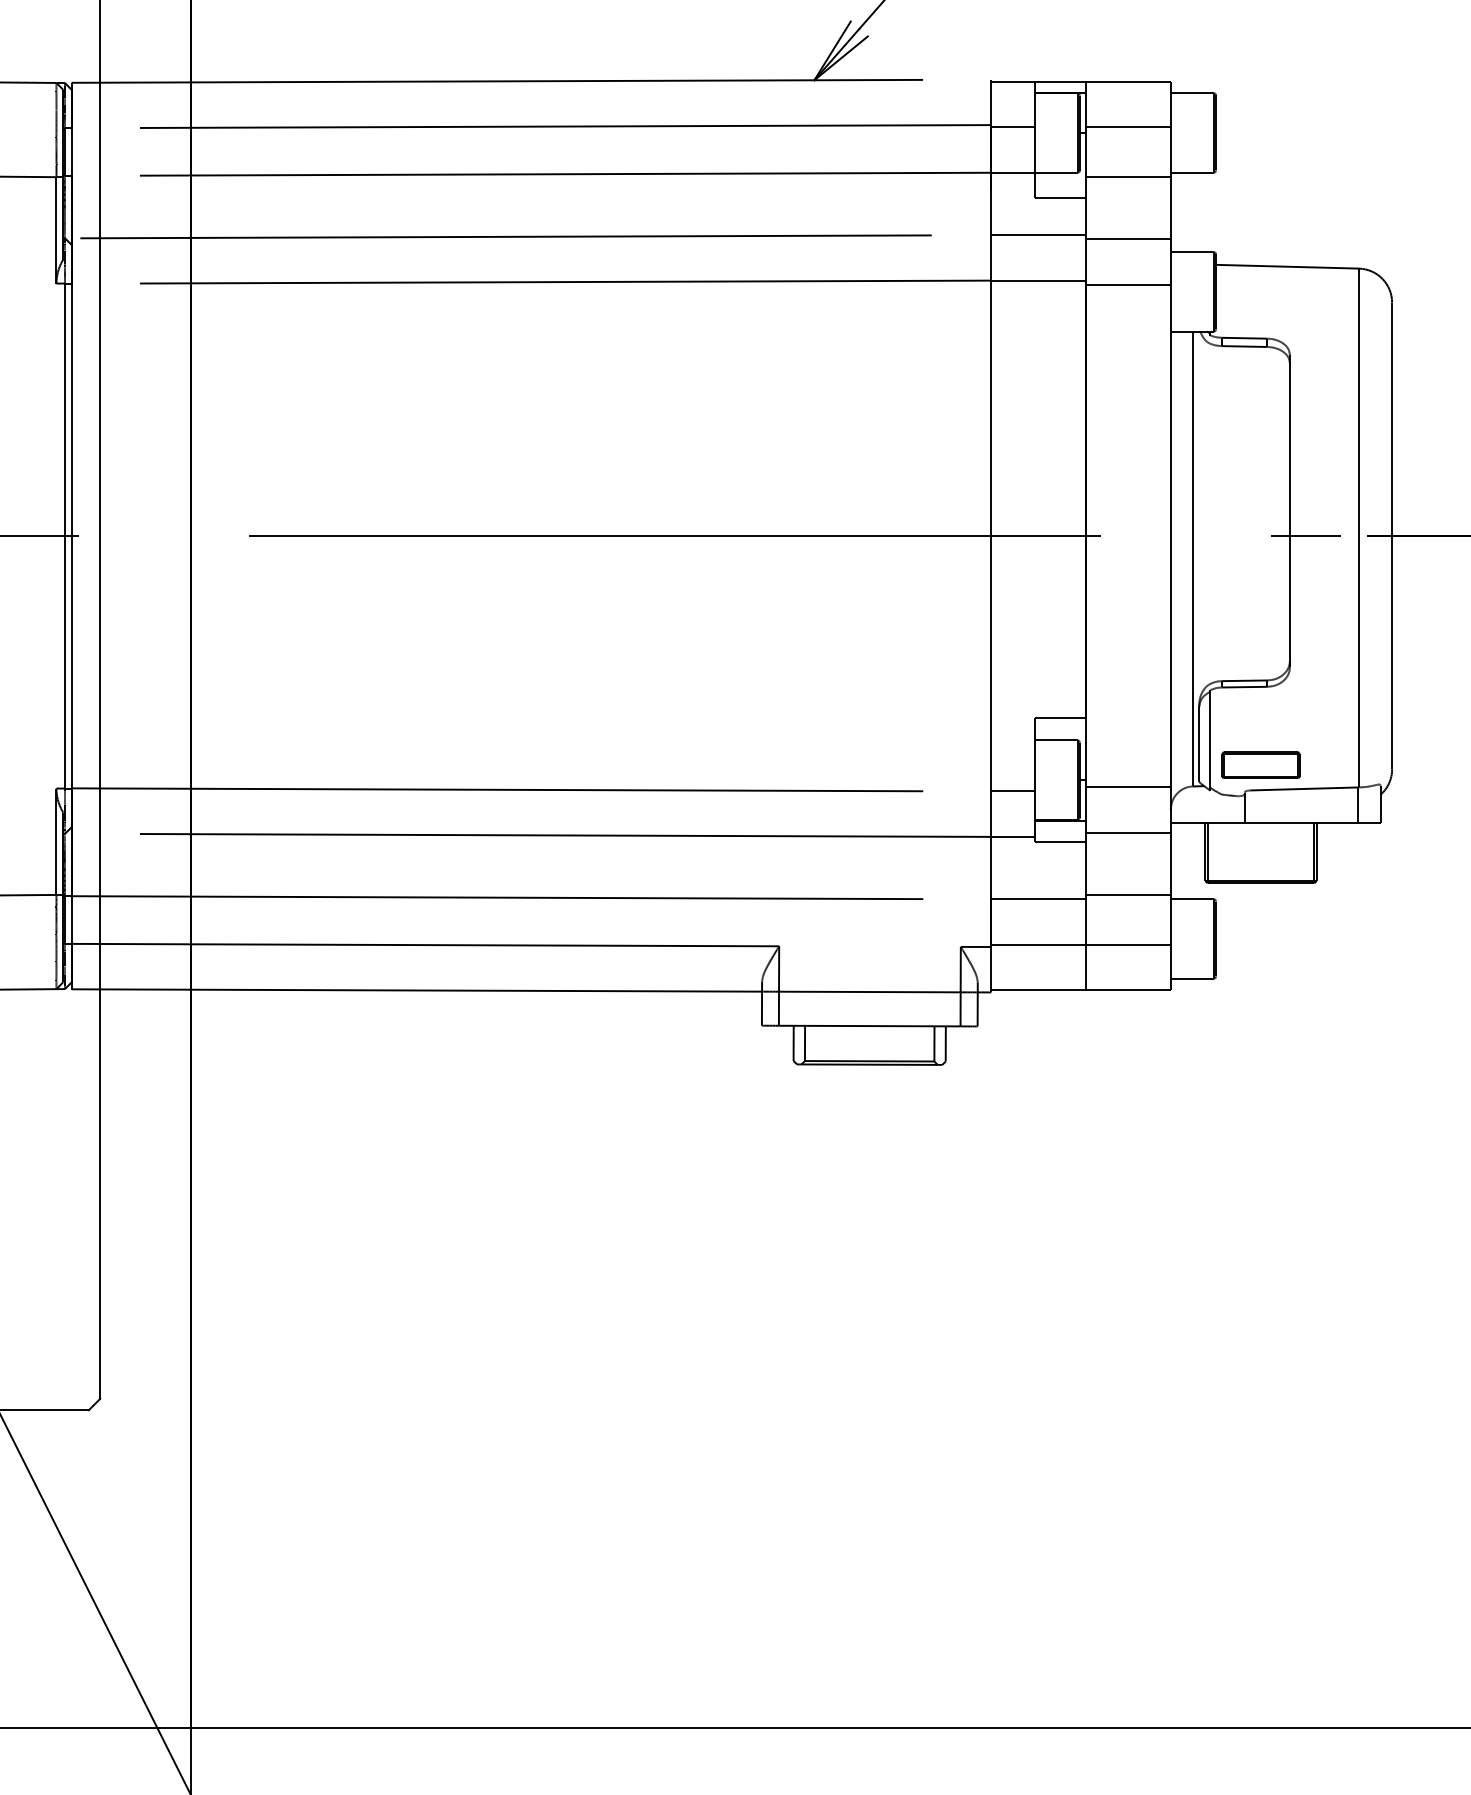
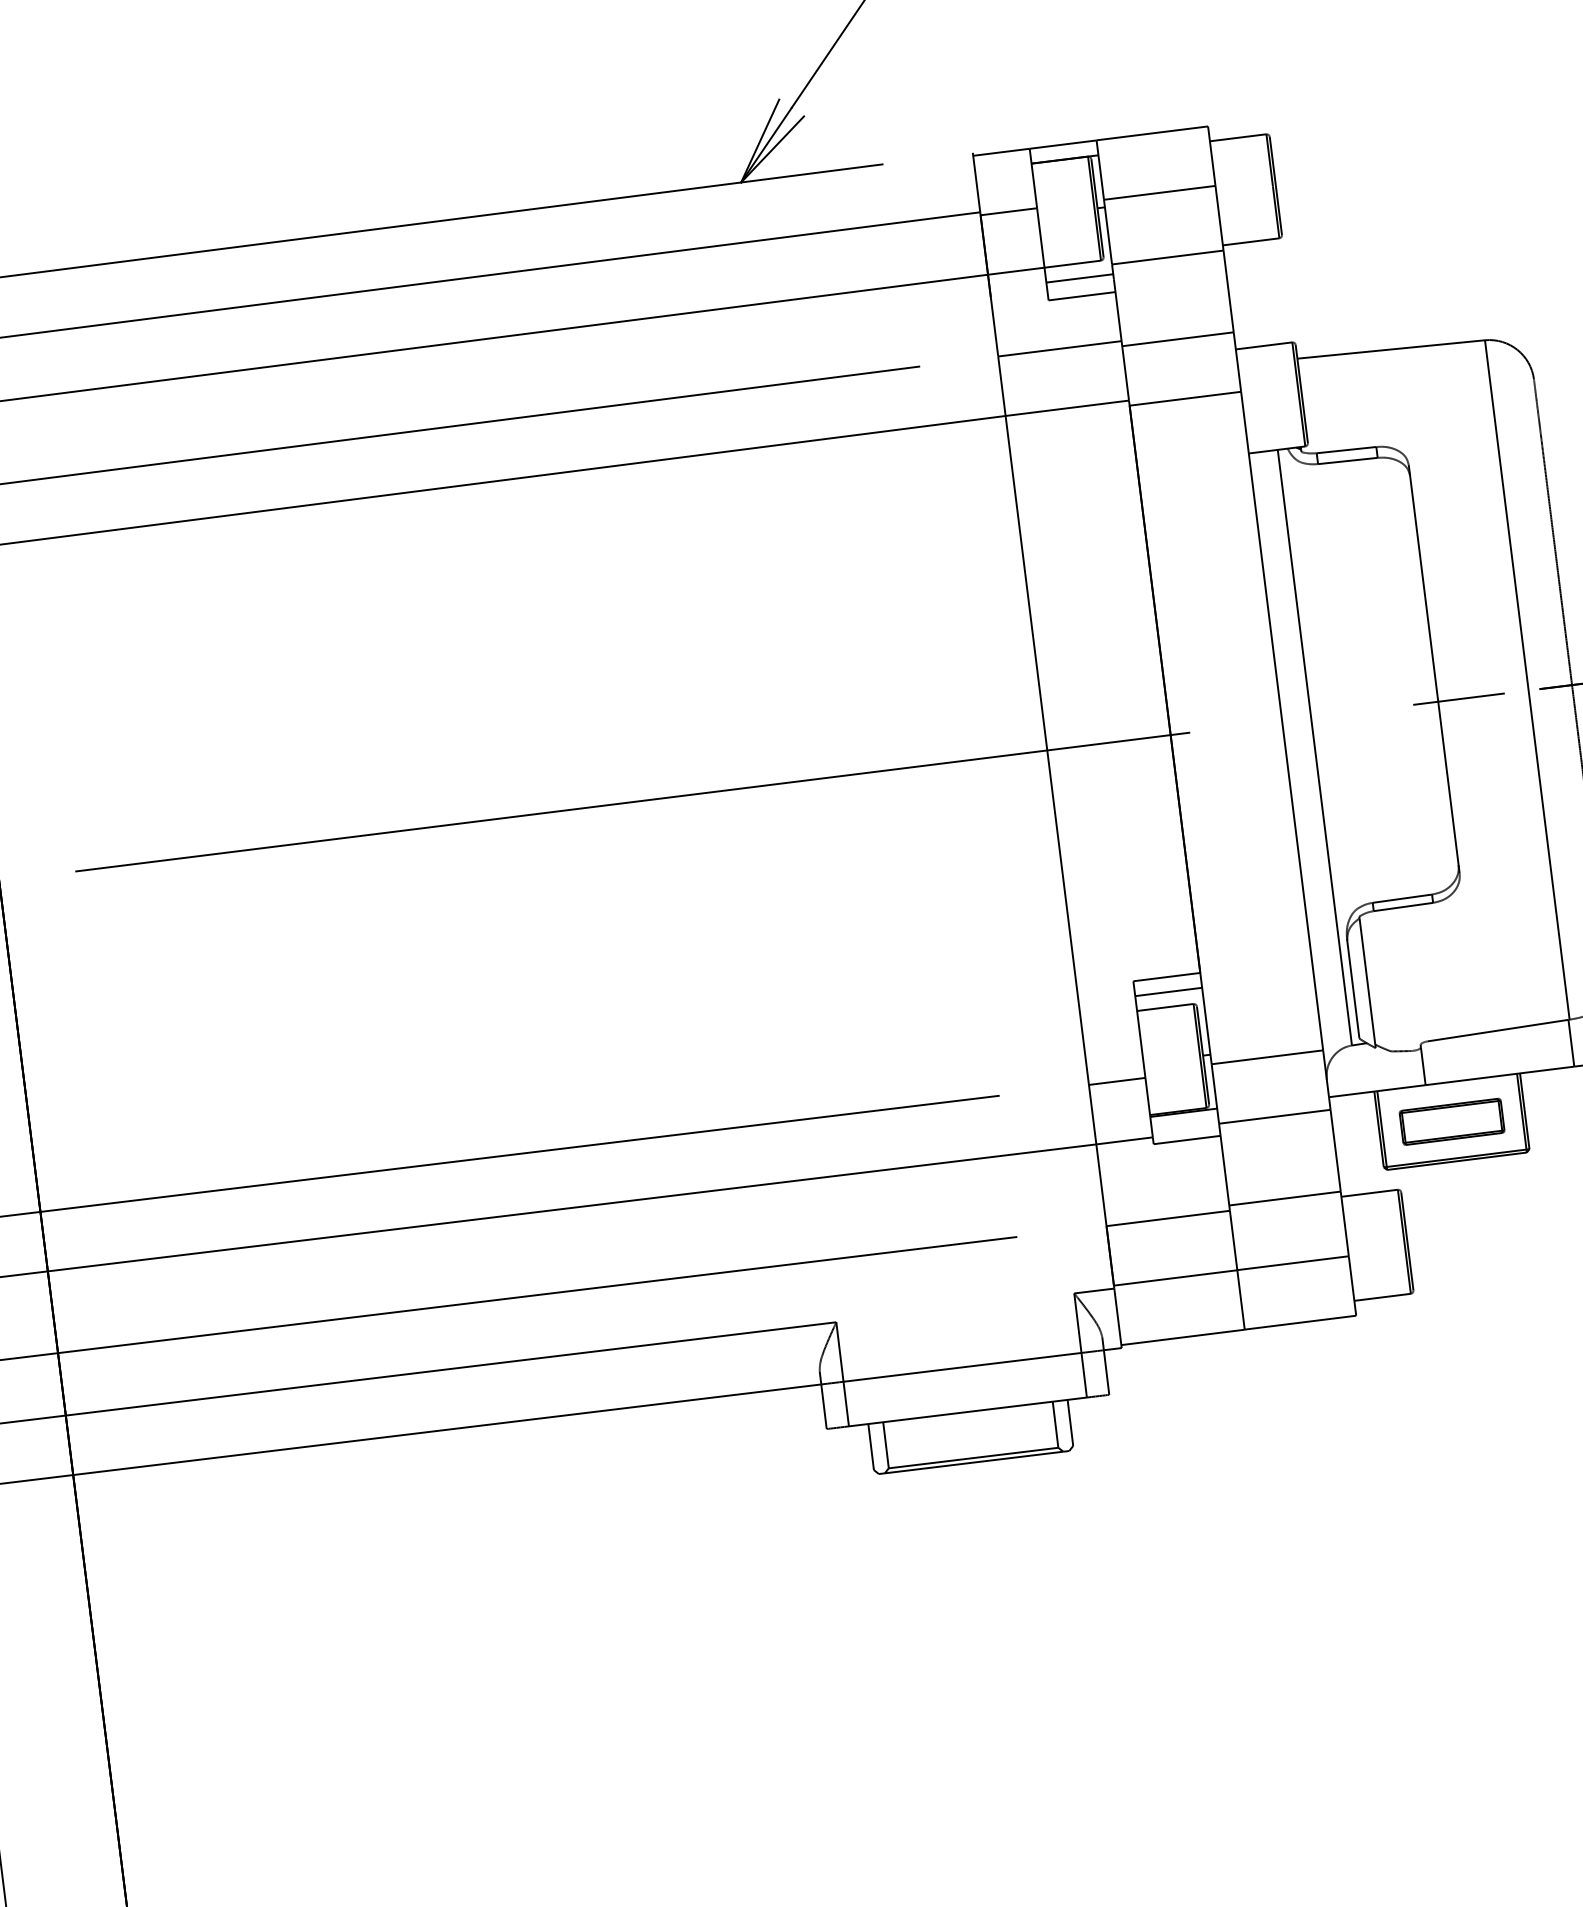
line: (1059, 184) -> (1079, 278), added
line: (1059, 729) -> (1168, 992), added
part: (1260, 765) -> (1451, 1122), moved

